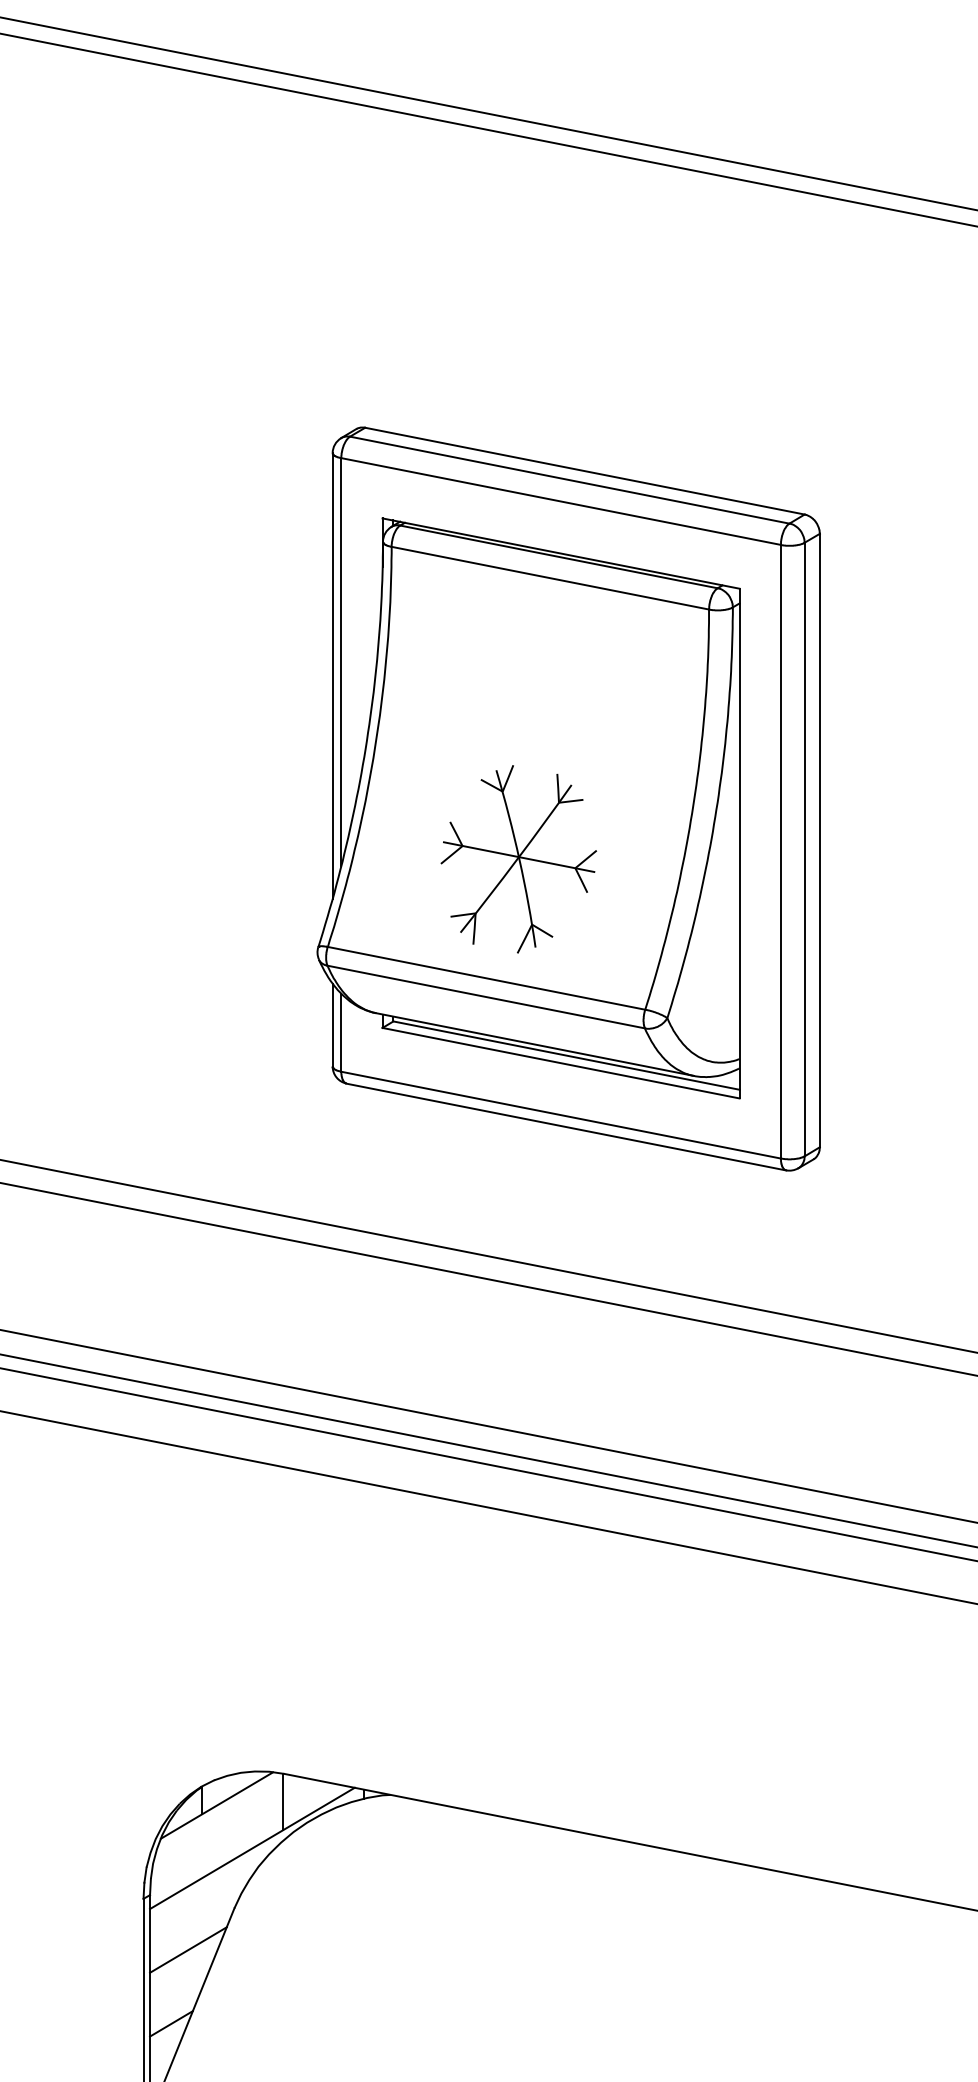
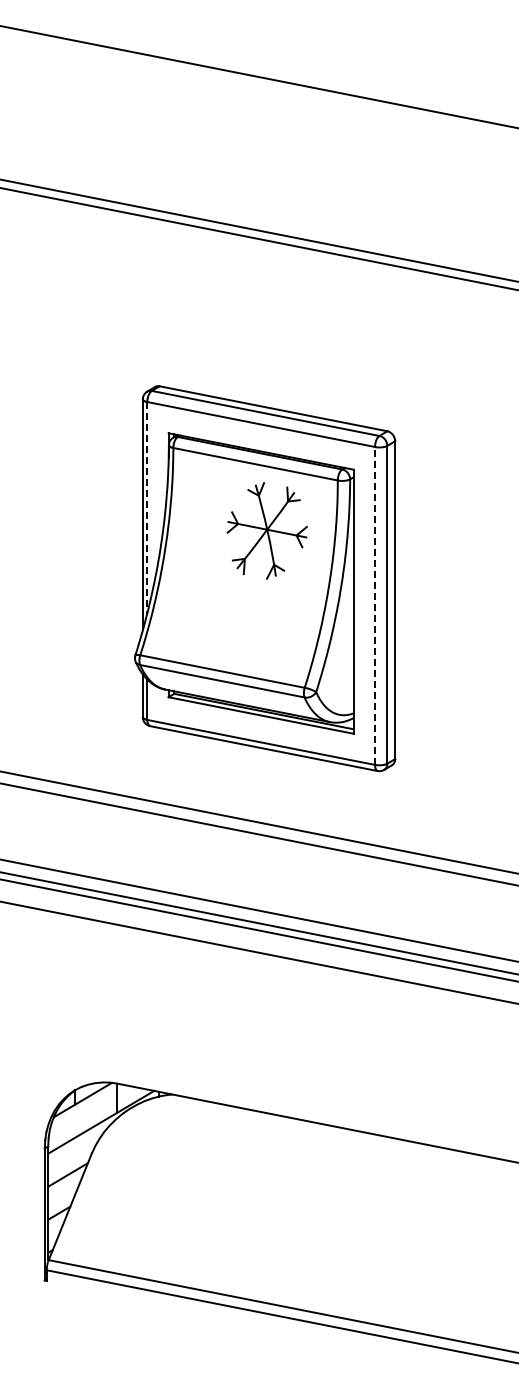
line: (341, 661) -> (147, 507), solid -> dashed
line: (779, 850) -> (374, 605), solid -> dashed
part: (517, 858) -> (266, 530), moved

